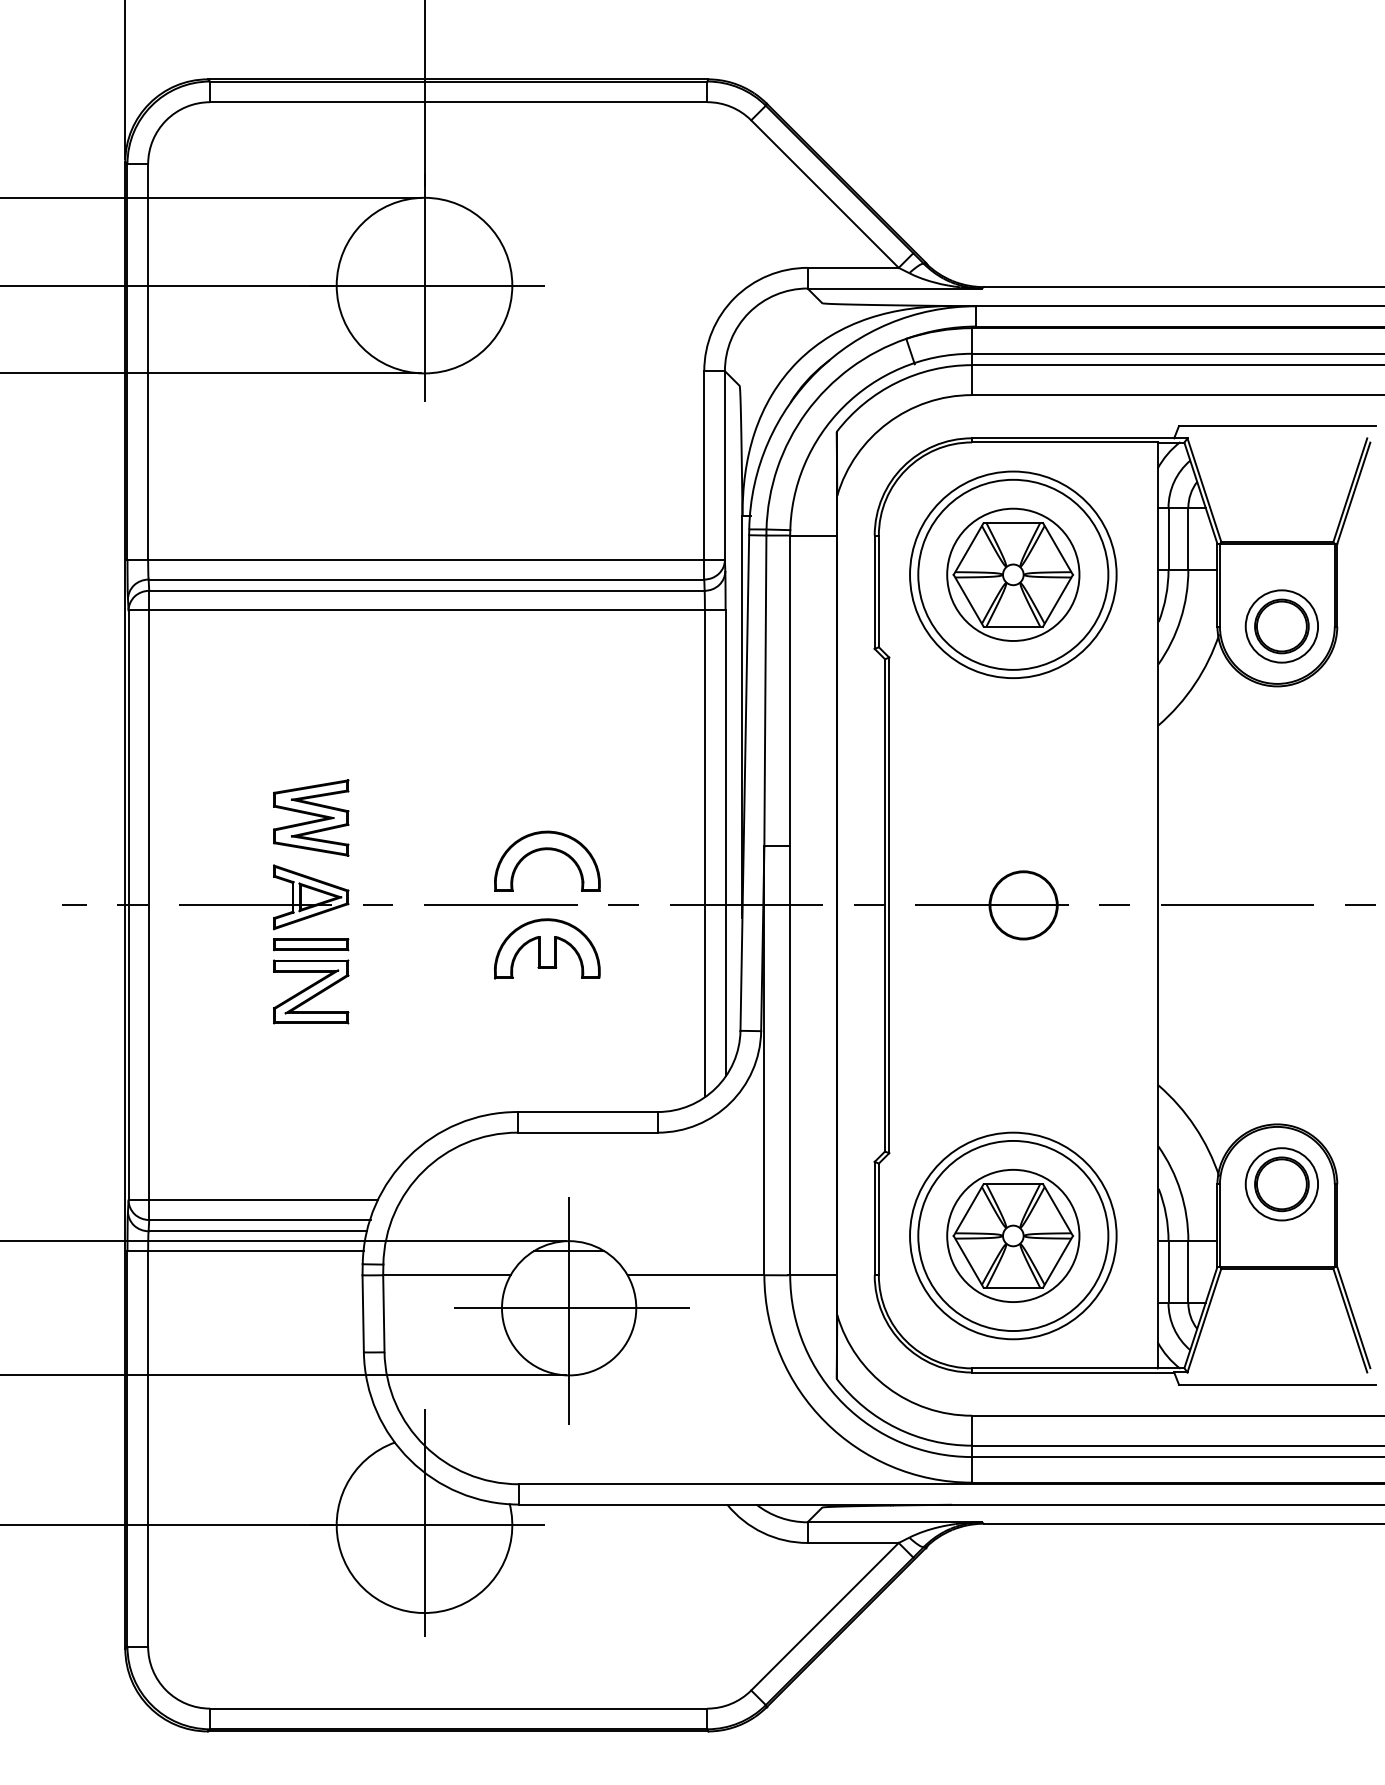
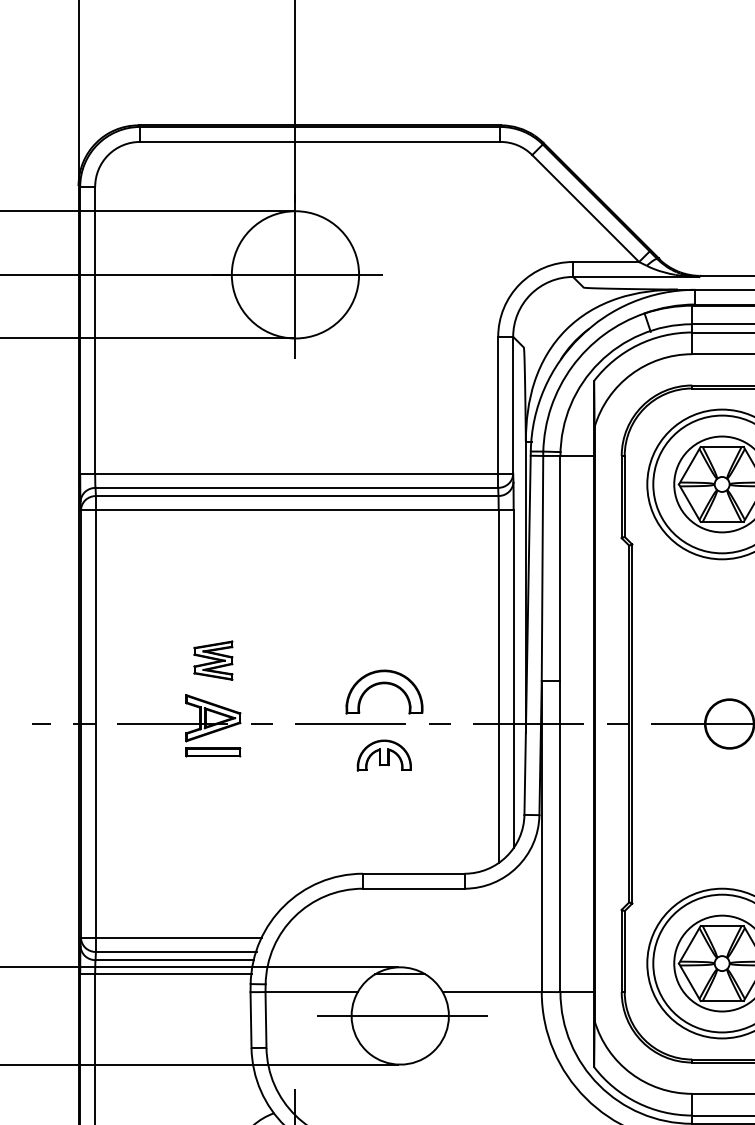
part: (311, 817) -> (213, 660), size x0.7
part: (546, 948) -> (383, 755), size x0.7
part: (311, 991) -> (213, 786), removed
line: (569, 1310) -> (400, 1017), removed

